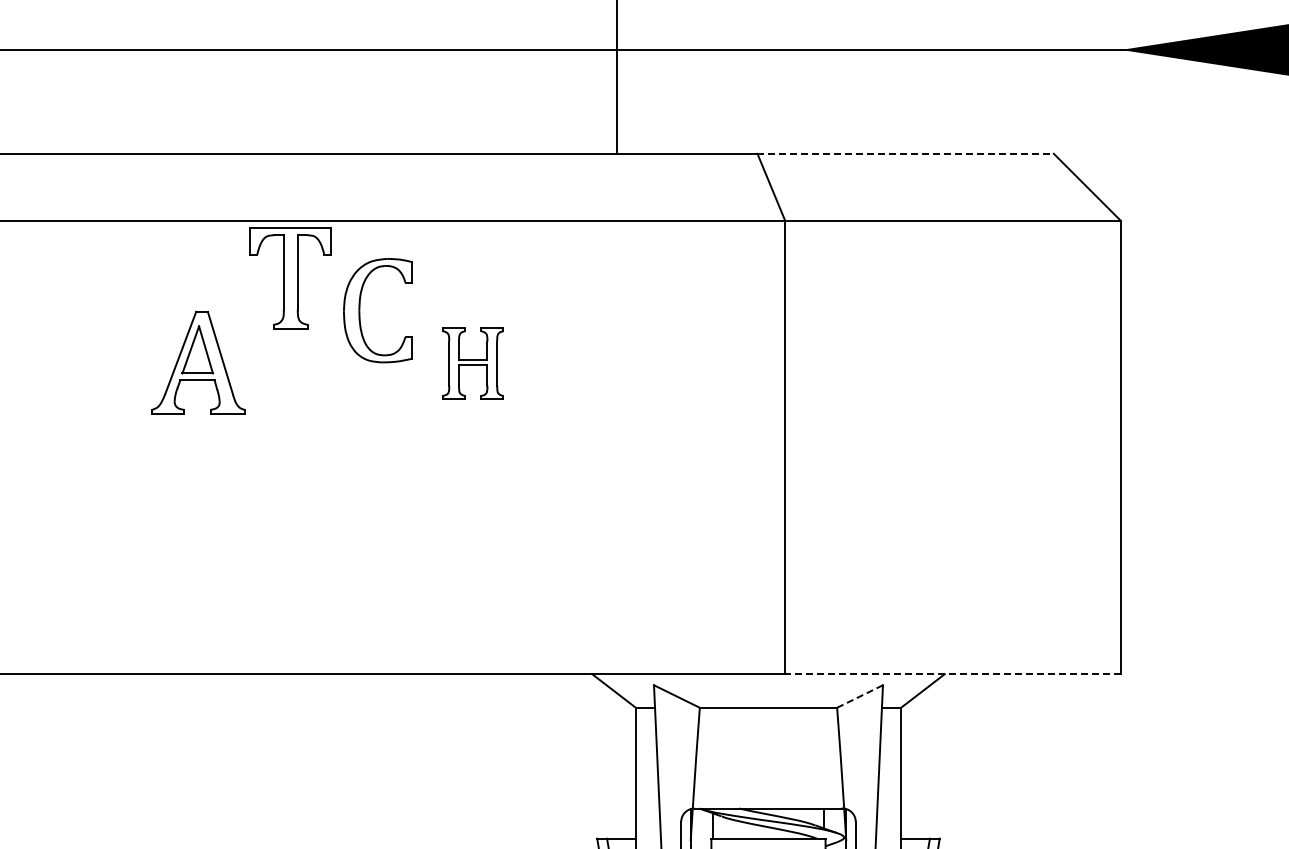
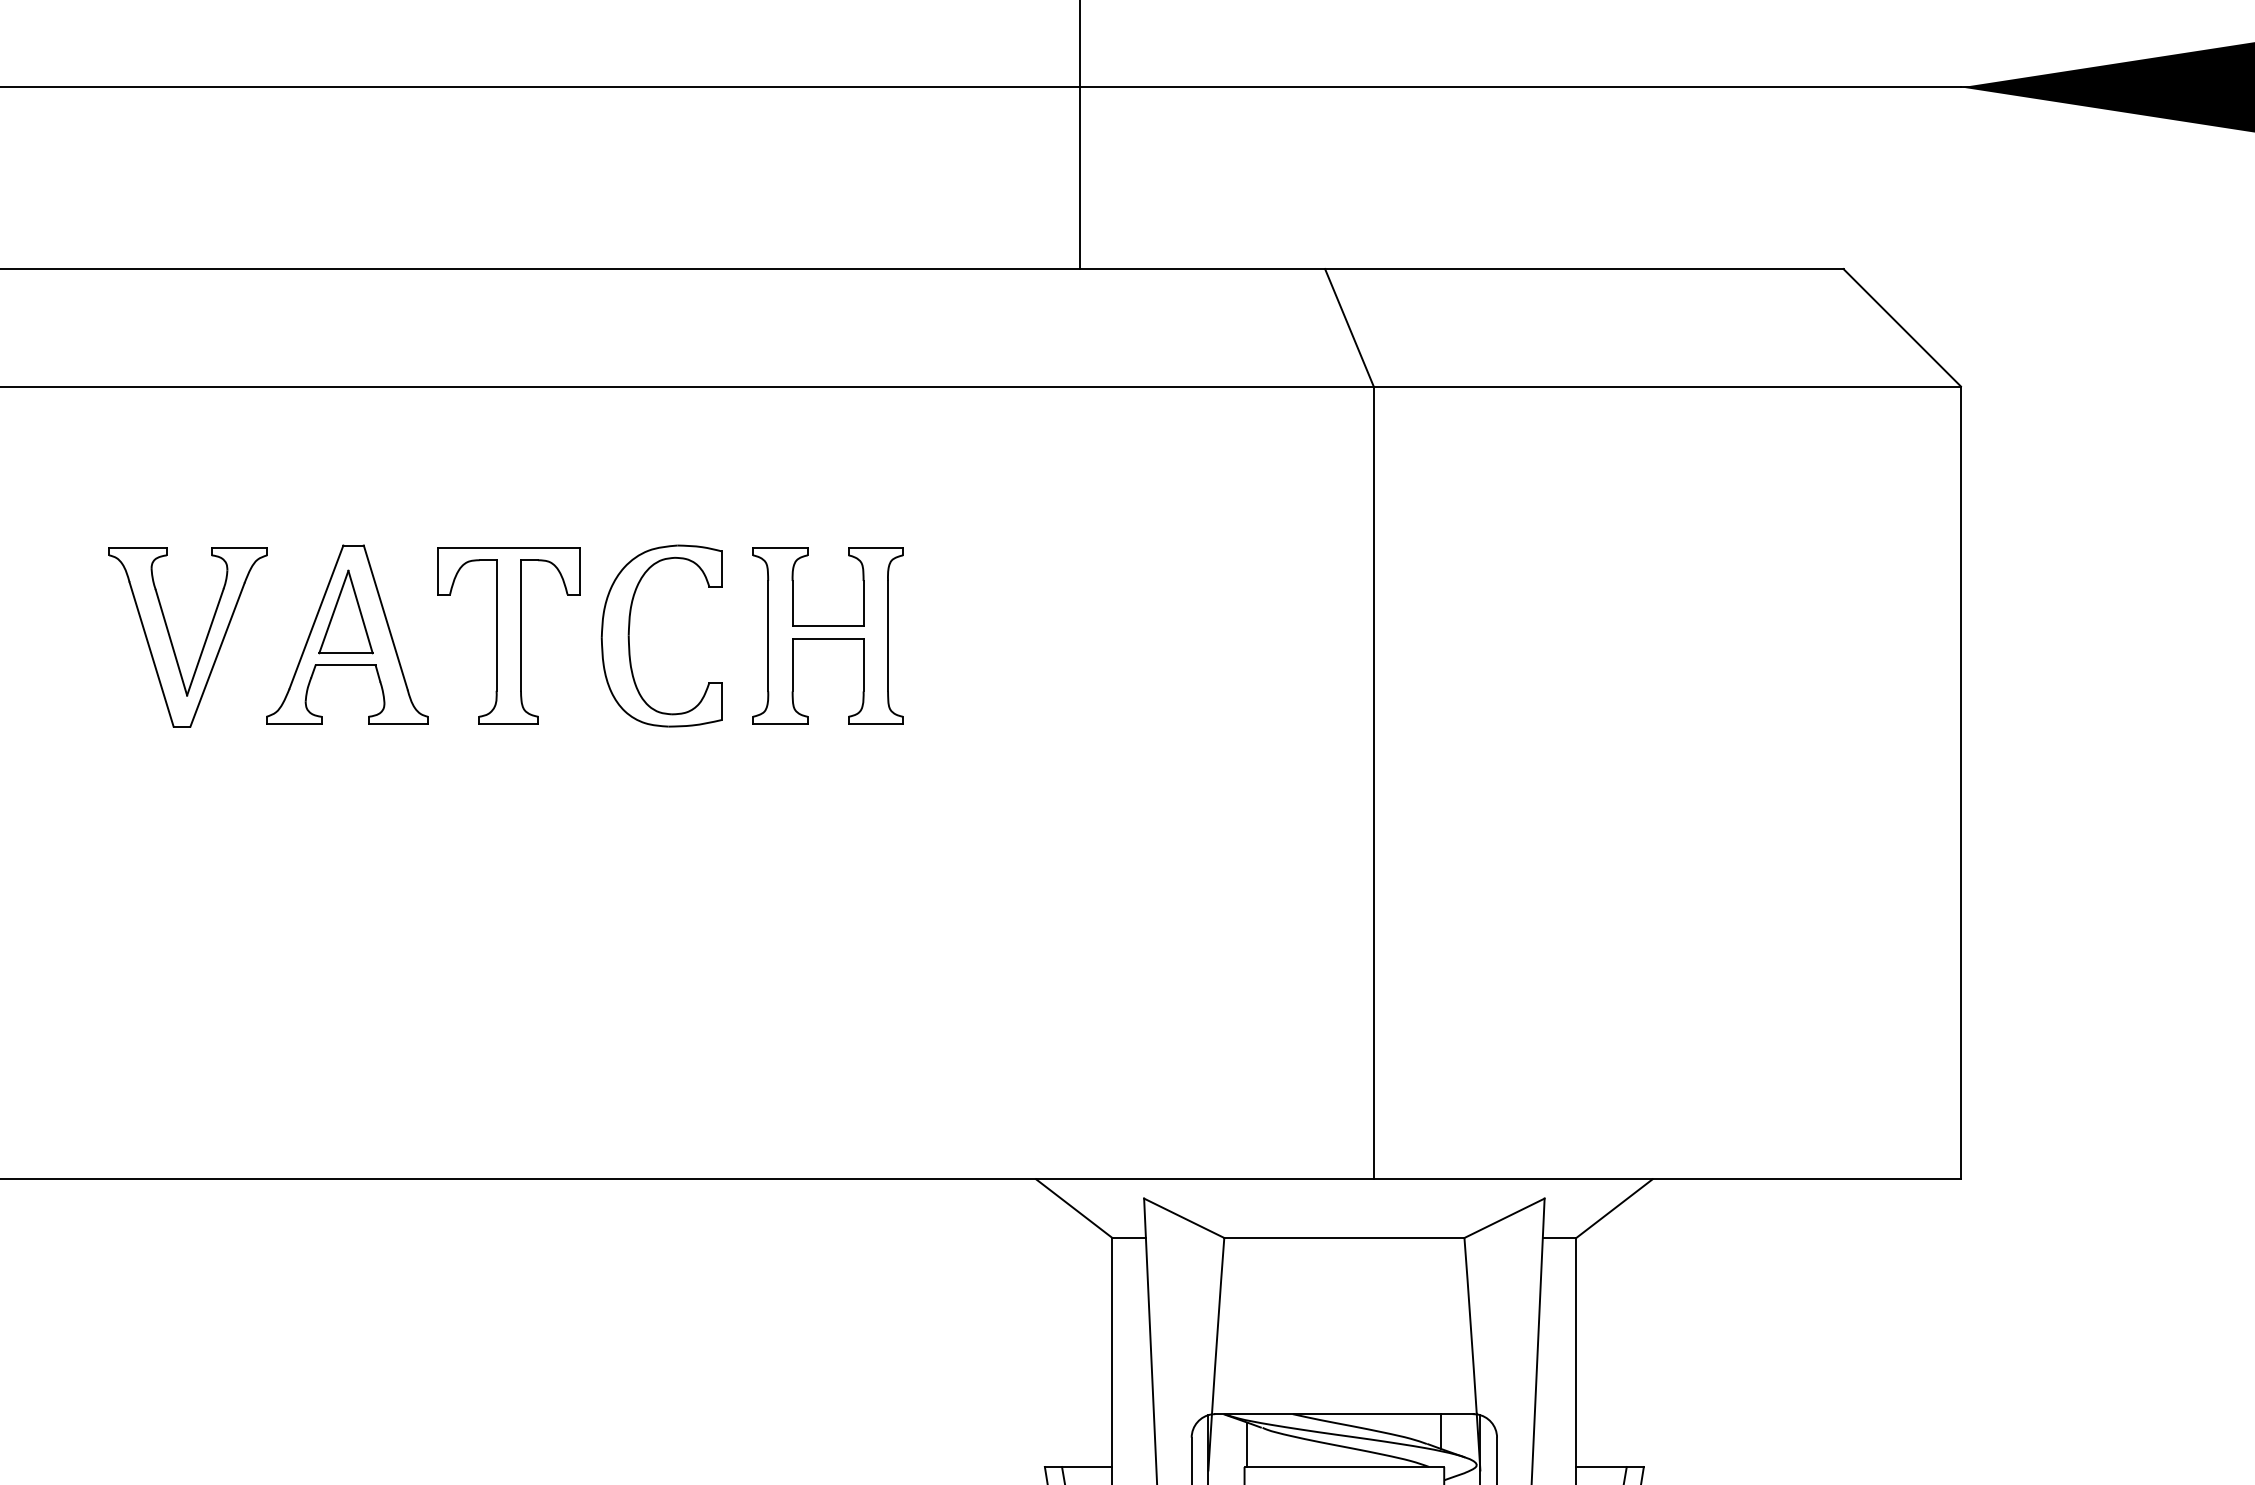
line: (906, 153) -> (1585, 268), dashed -> solid
part: (290, 278) -> (508, 635), moved
part: (360, 310) -> (630, 635), moved
part: (472, 363) -> (826, 635), size x1.43
part: (99, 368) -> (174, 644), added
line: (953, 674) -> (1667, 1179), dashed -> solid
line: (860, 696) -> (1505, 1218), dashed -> solid

